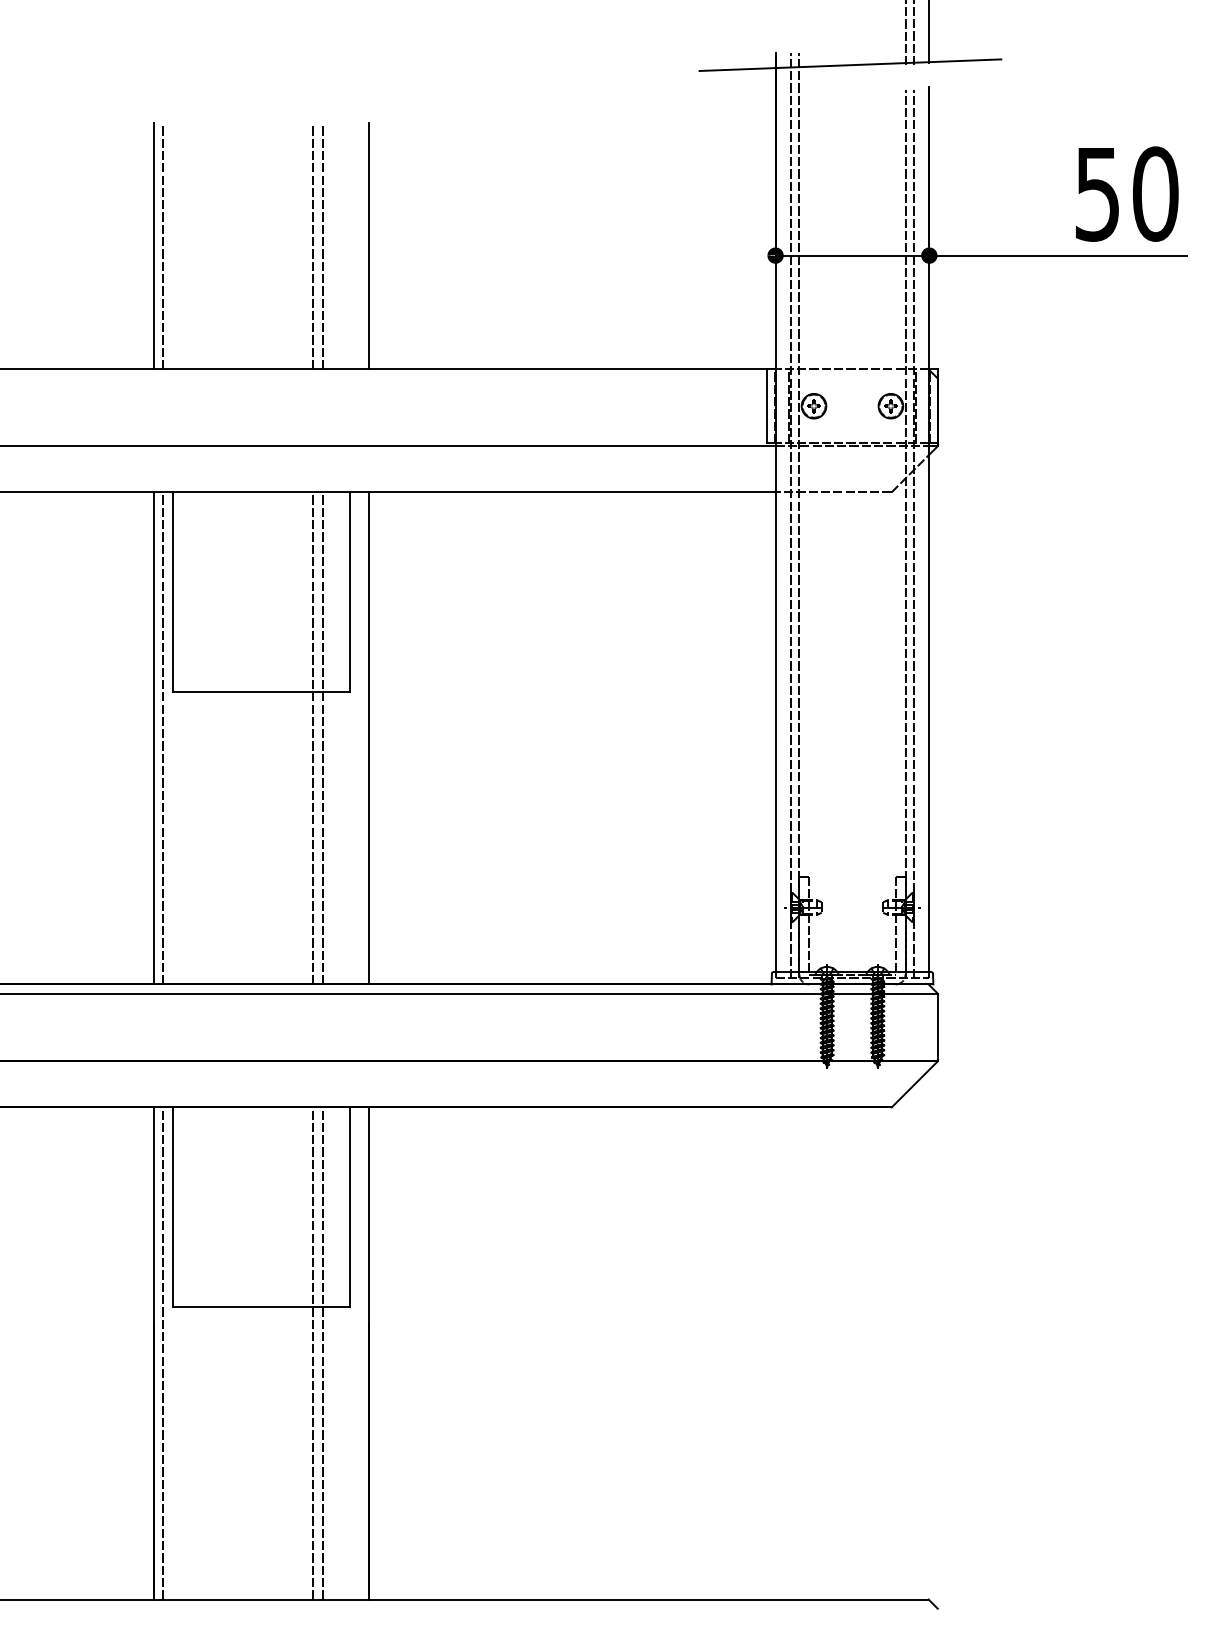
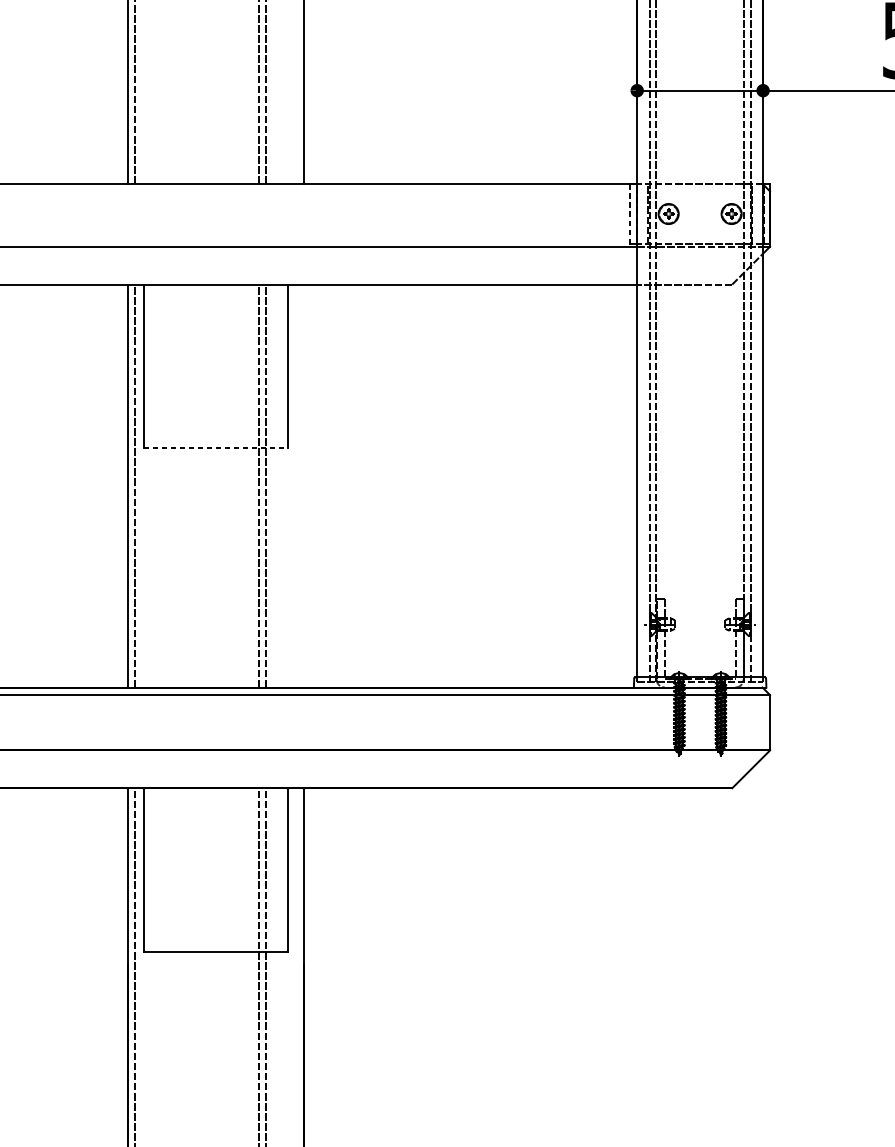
line: (767, 406) -> (630, 214), solid -> dashed
line: (261, 692) -> (216, 448), solid -> dashed
line: (368, 738) -> (303, 486), removed

